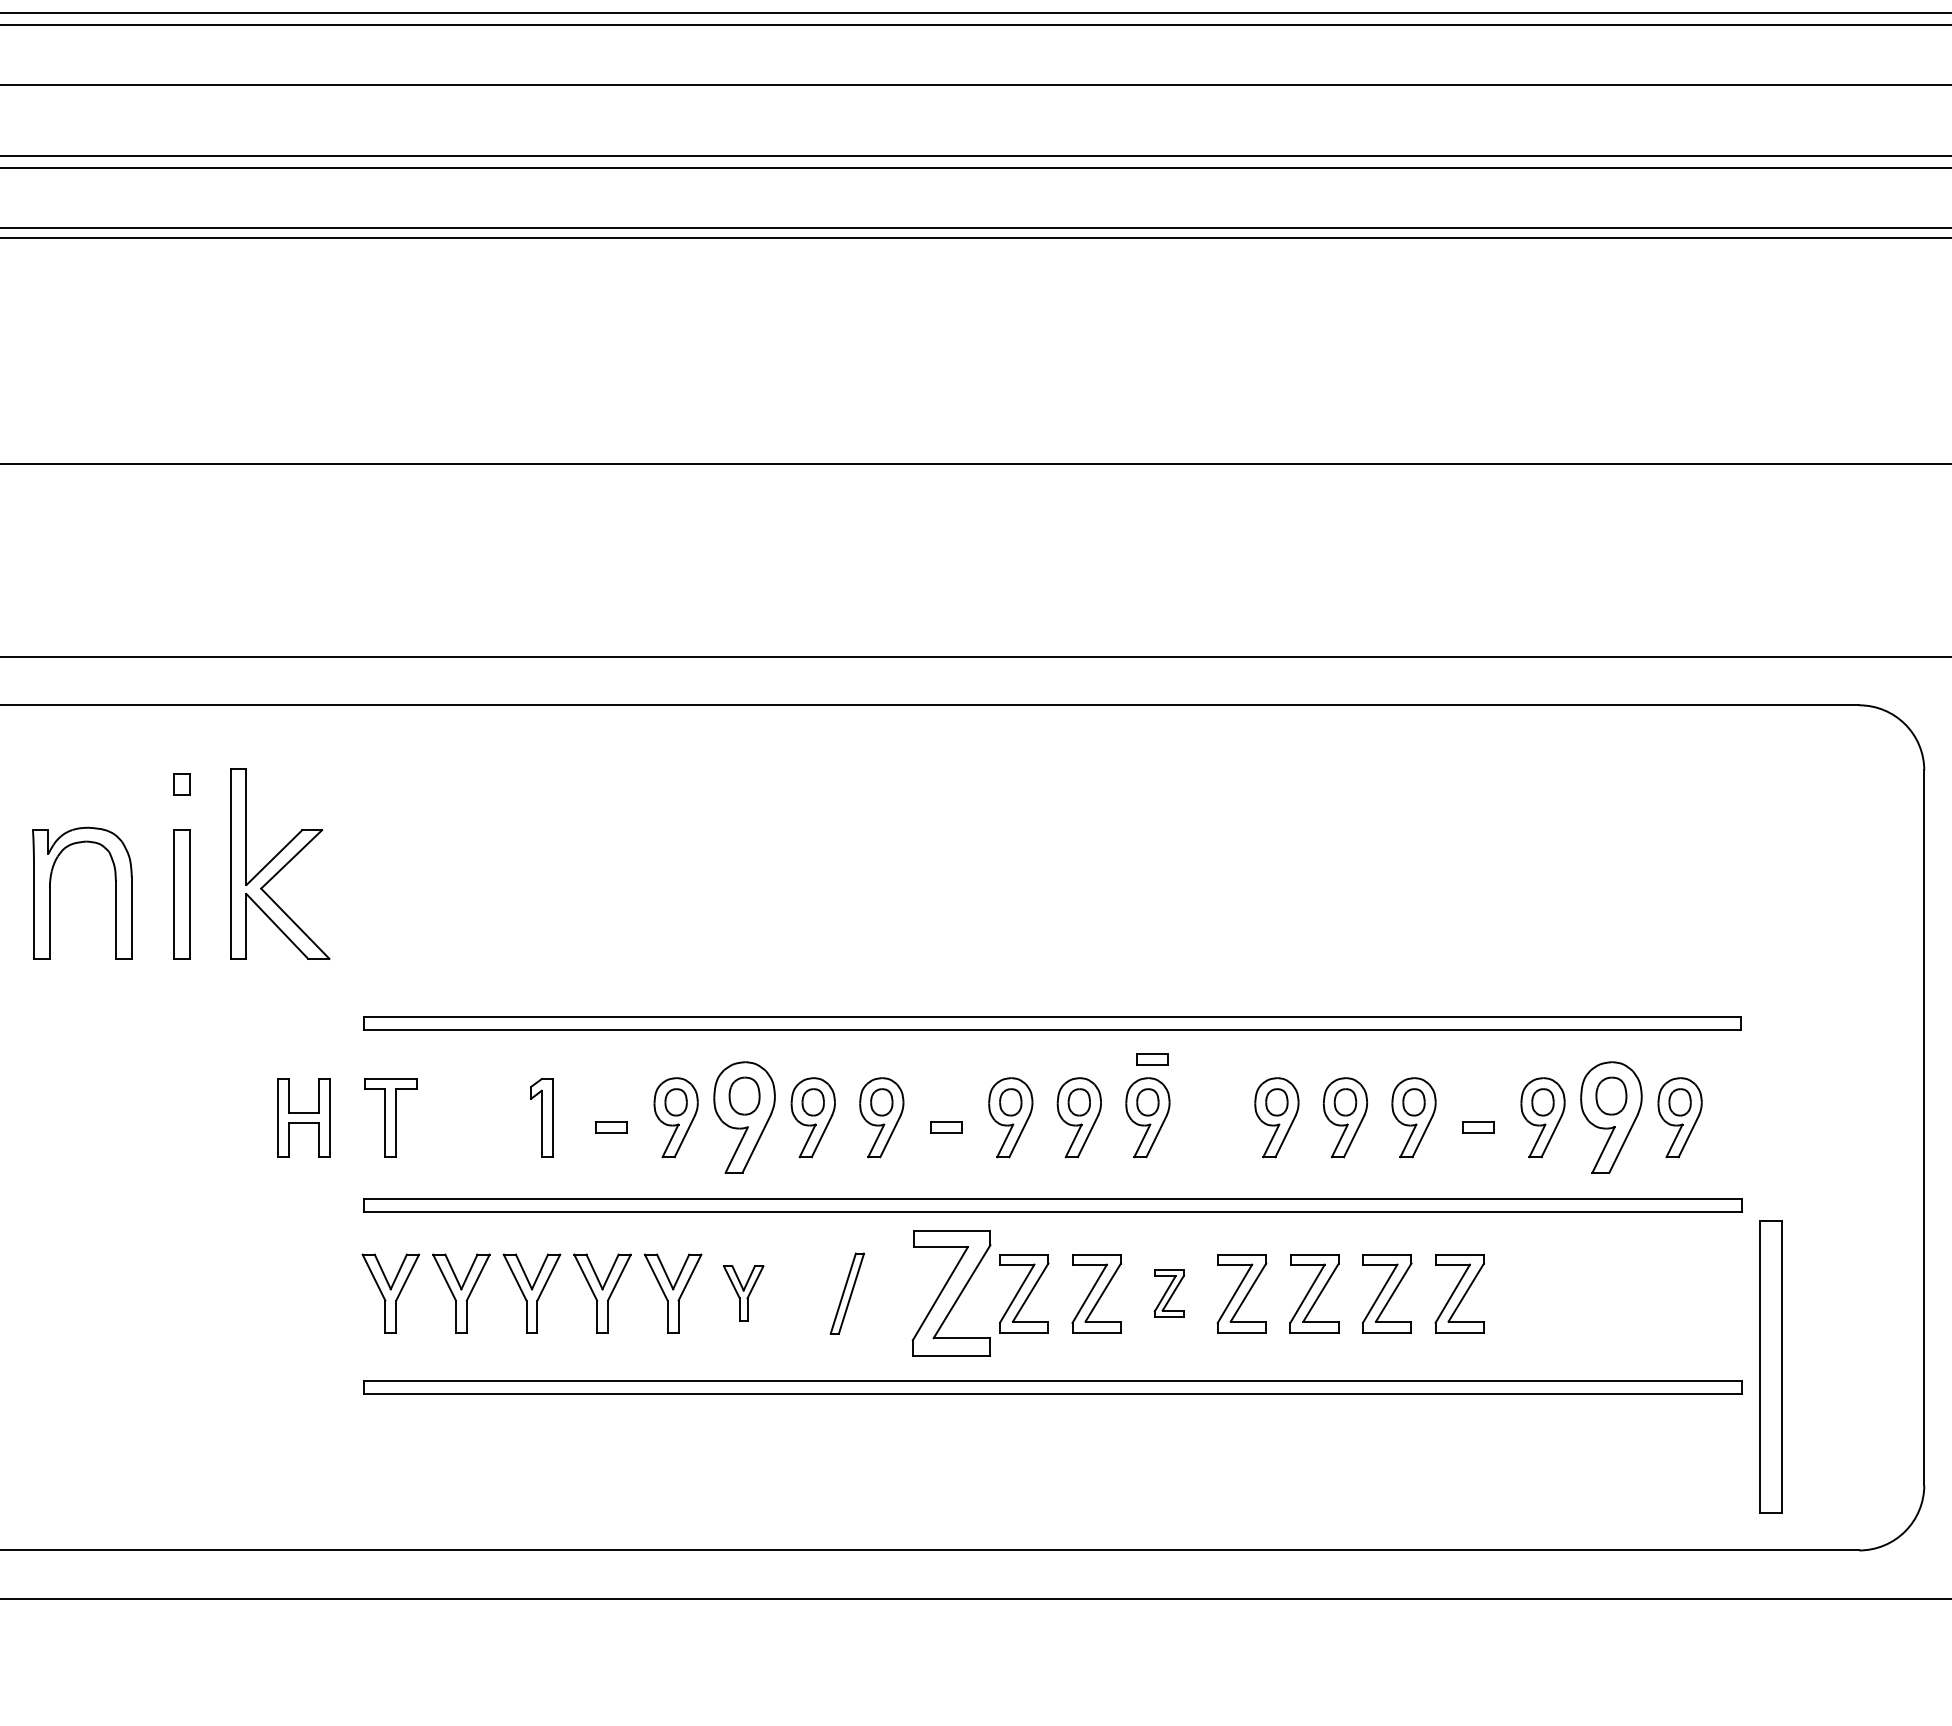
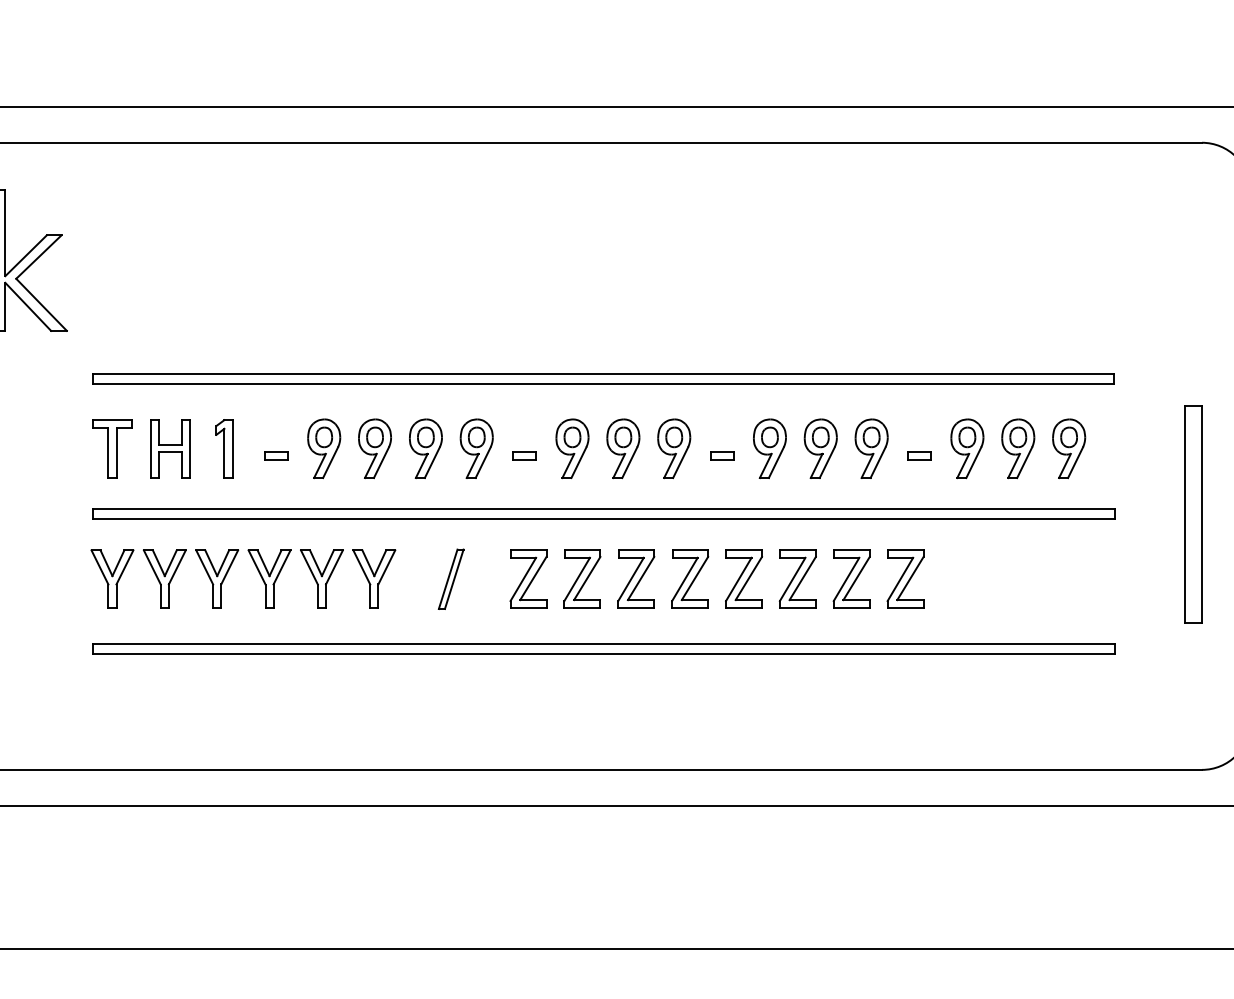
part: (1152, 1059) -> (722, 456), moved
part: (303, 1117) -> (170, 448), moved
part: (744, 1117) -> (374, 448), size x0.71
part: (1611, 1117) -> (1018, 448), size x0.71
part: (743, 1293) -> (374, 579), size x1.43
part: (951, 1293) -> (528, 579), size x0.62
part: (1169, 1293) -> (690, 579), size x1.67
part: (1770, 1366) -> (1193, 513), moved

